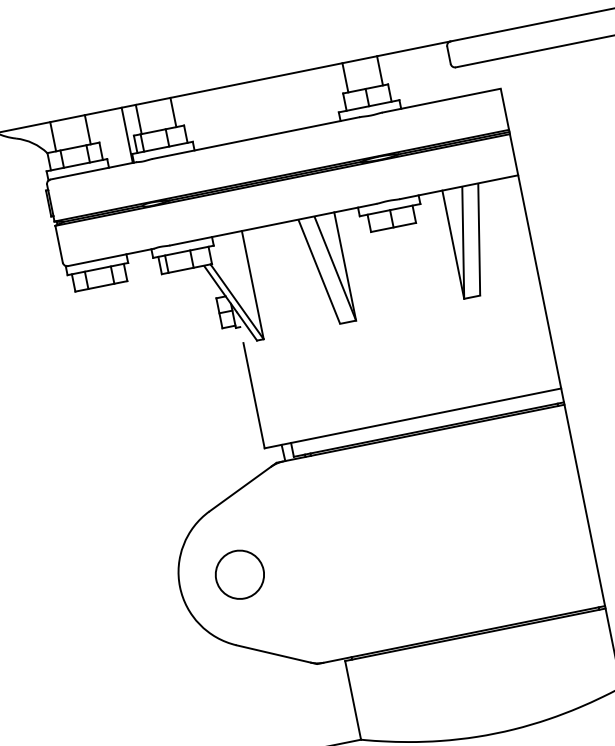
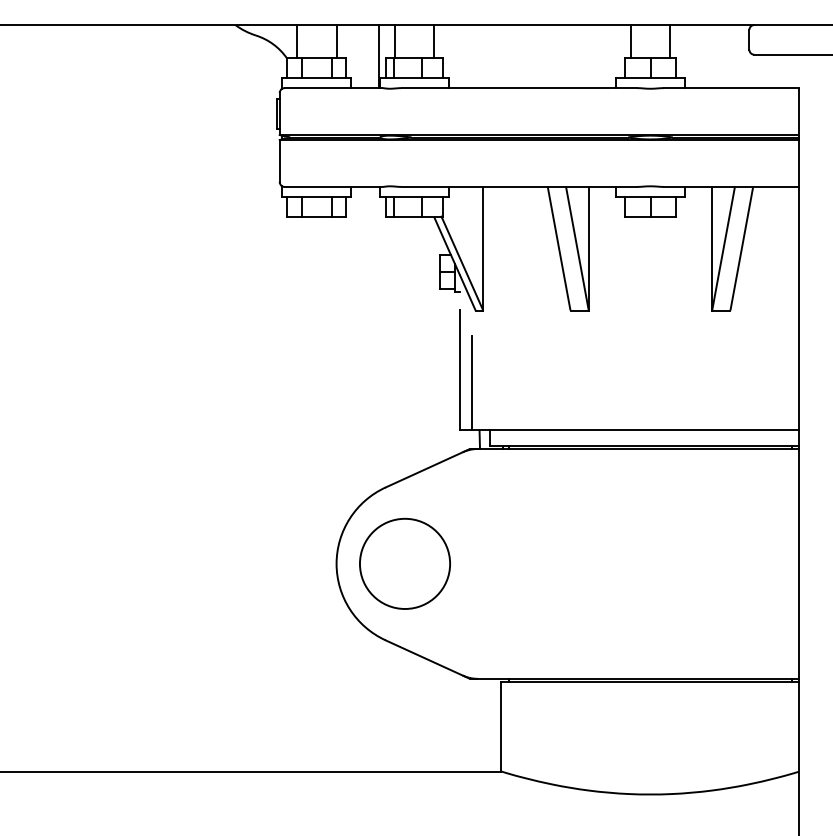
line: (266, 405) -> (471, 383), added
circle: (239, 574) -> (404, 563), size x1.67

